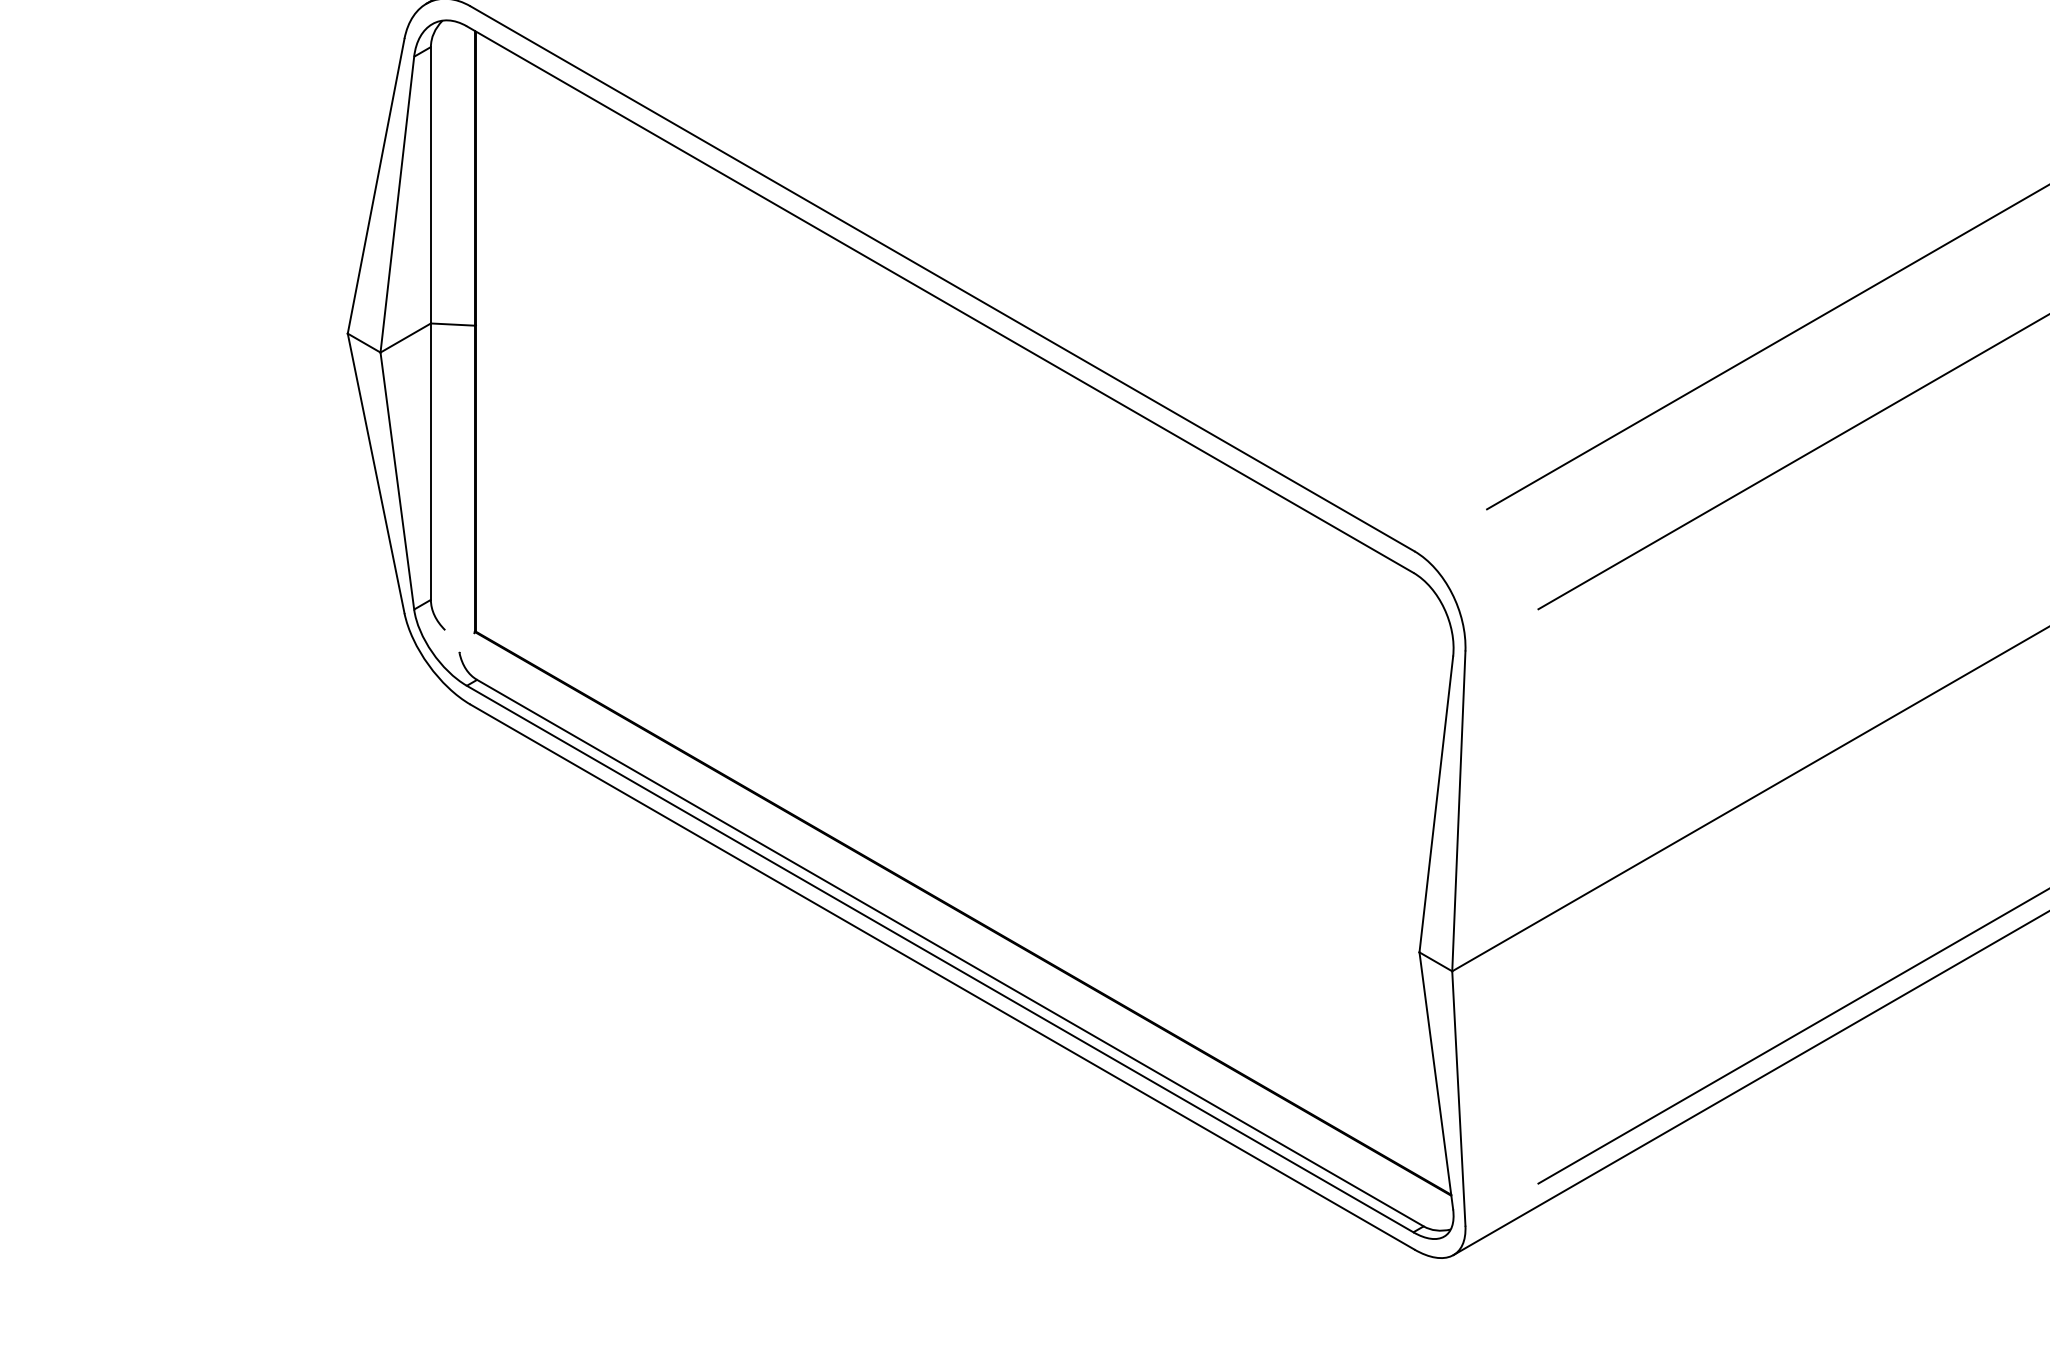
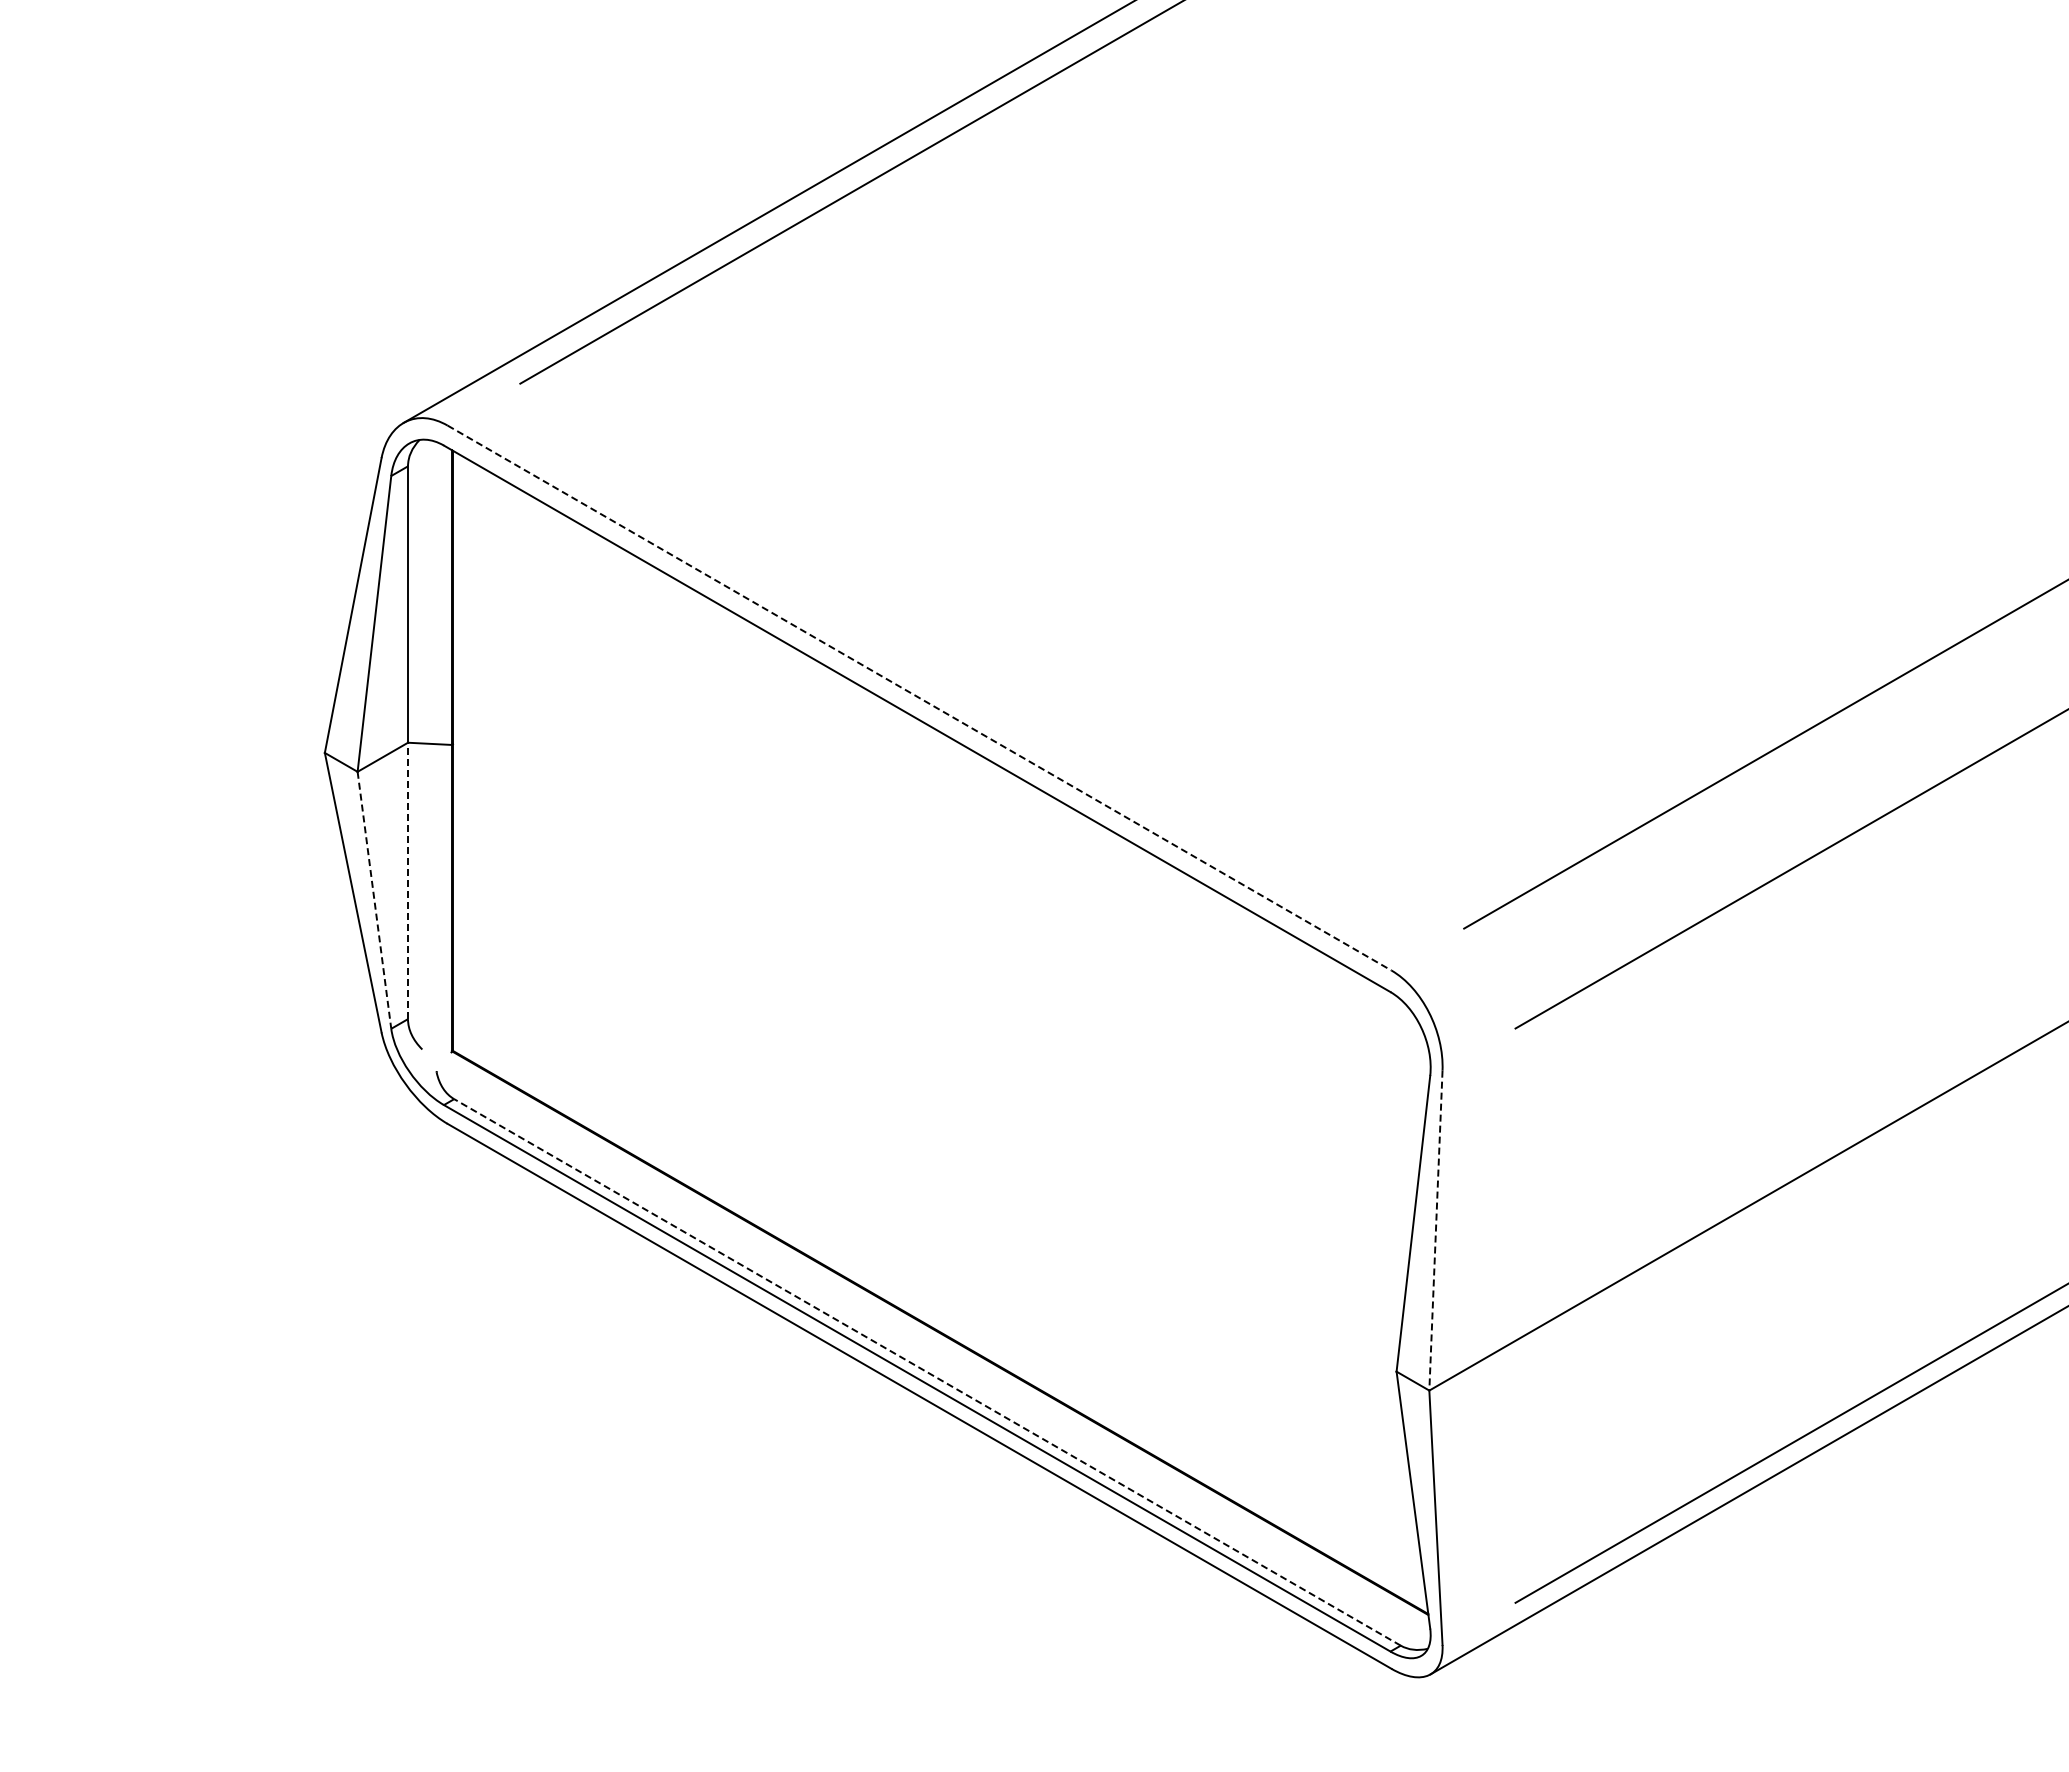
line: (942, 279) -> (919, 698), solid -> dashed
line: (431, 461) -> (408, 880), solid -> dashed
line: (397, 481) -> (374, 900), solid -> dashed
line: (1458, 812) -> (1435, 1231), solid -> dashed
line: (950, 953) -> (927, 1372), solid -> dashed

